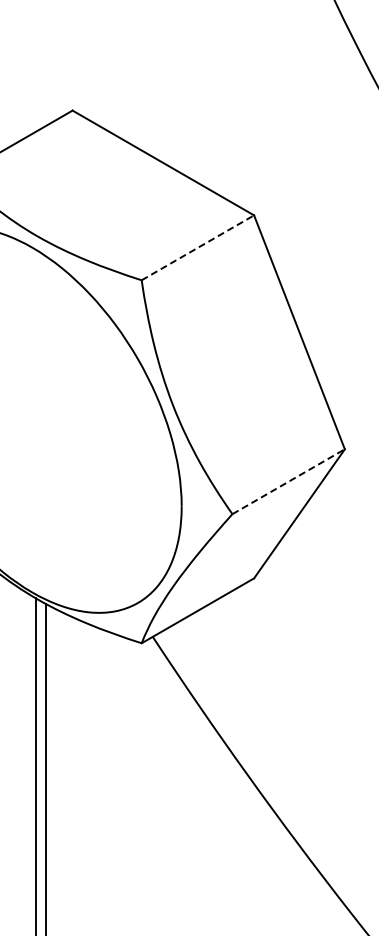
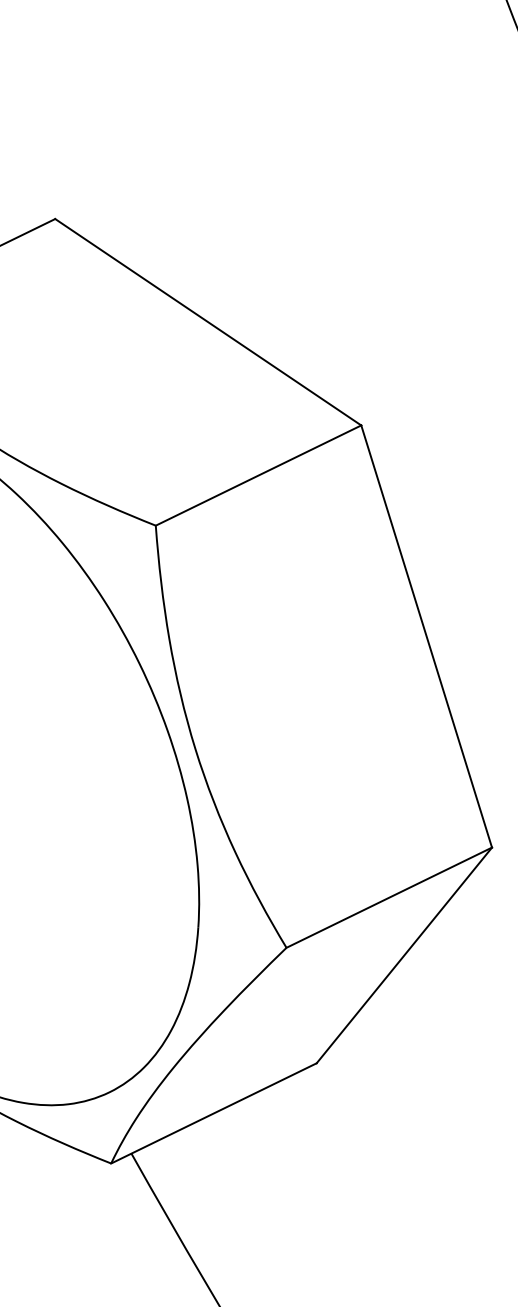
line: (197, 247) -> (257, 474), dashed -> solid
line: (288, 481) -> (389, 897), dashed -> solid

